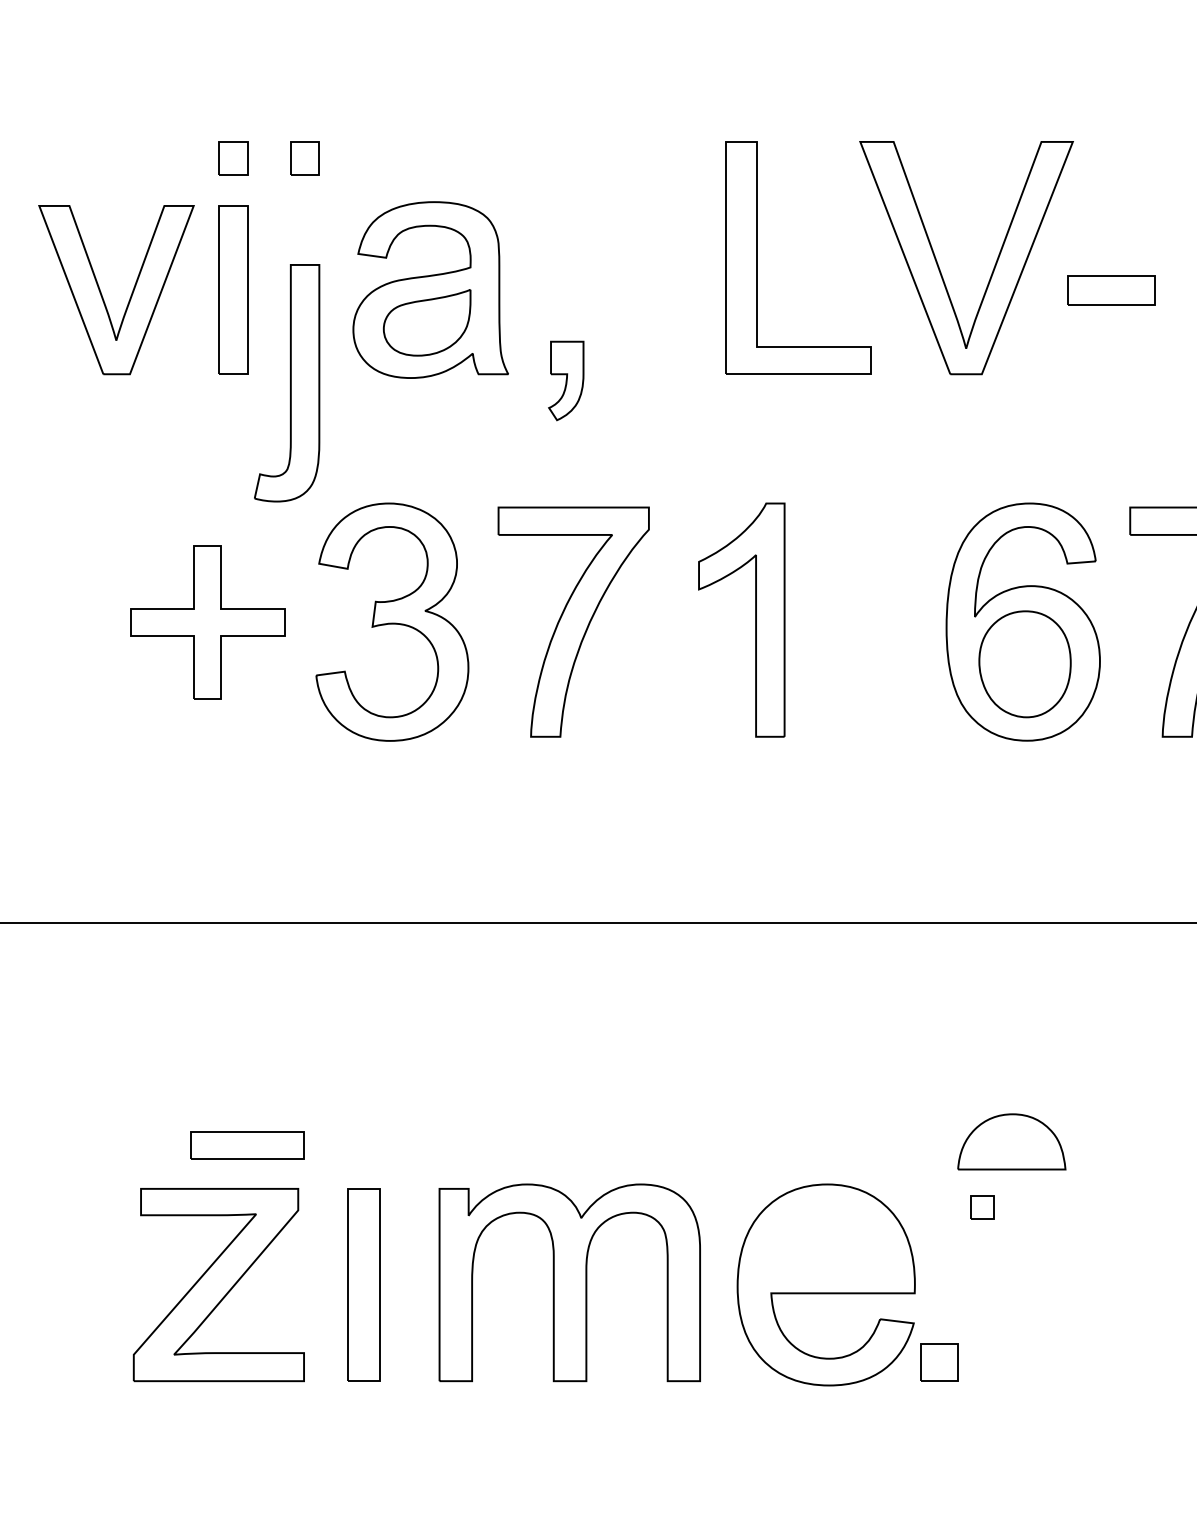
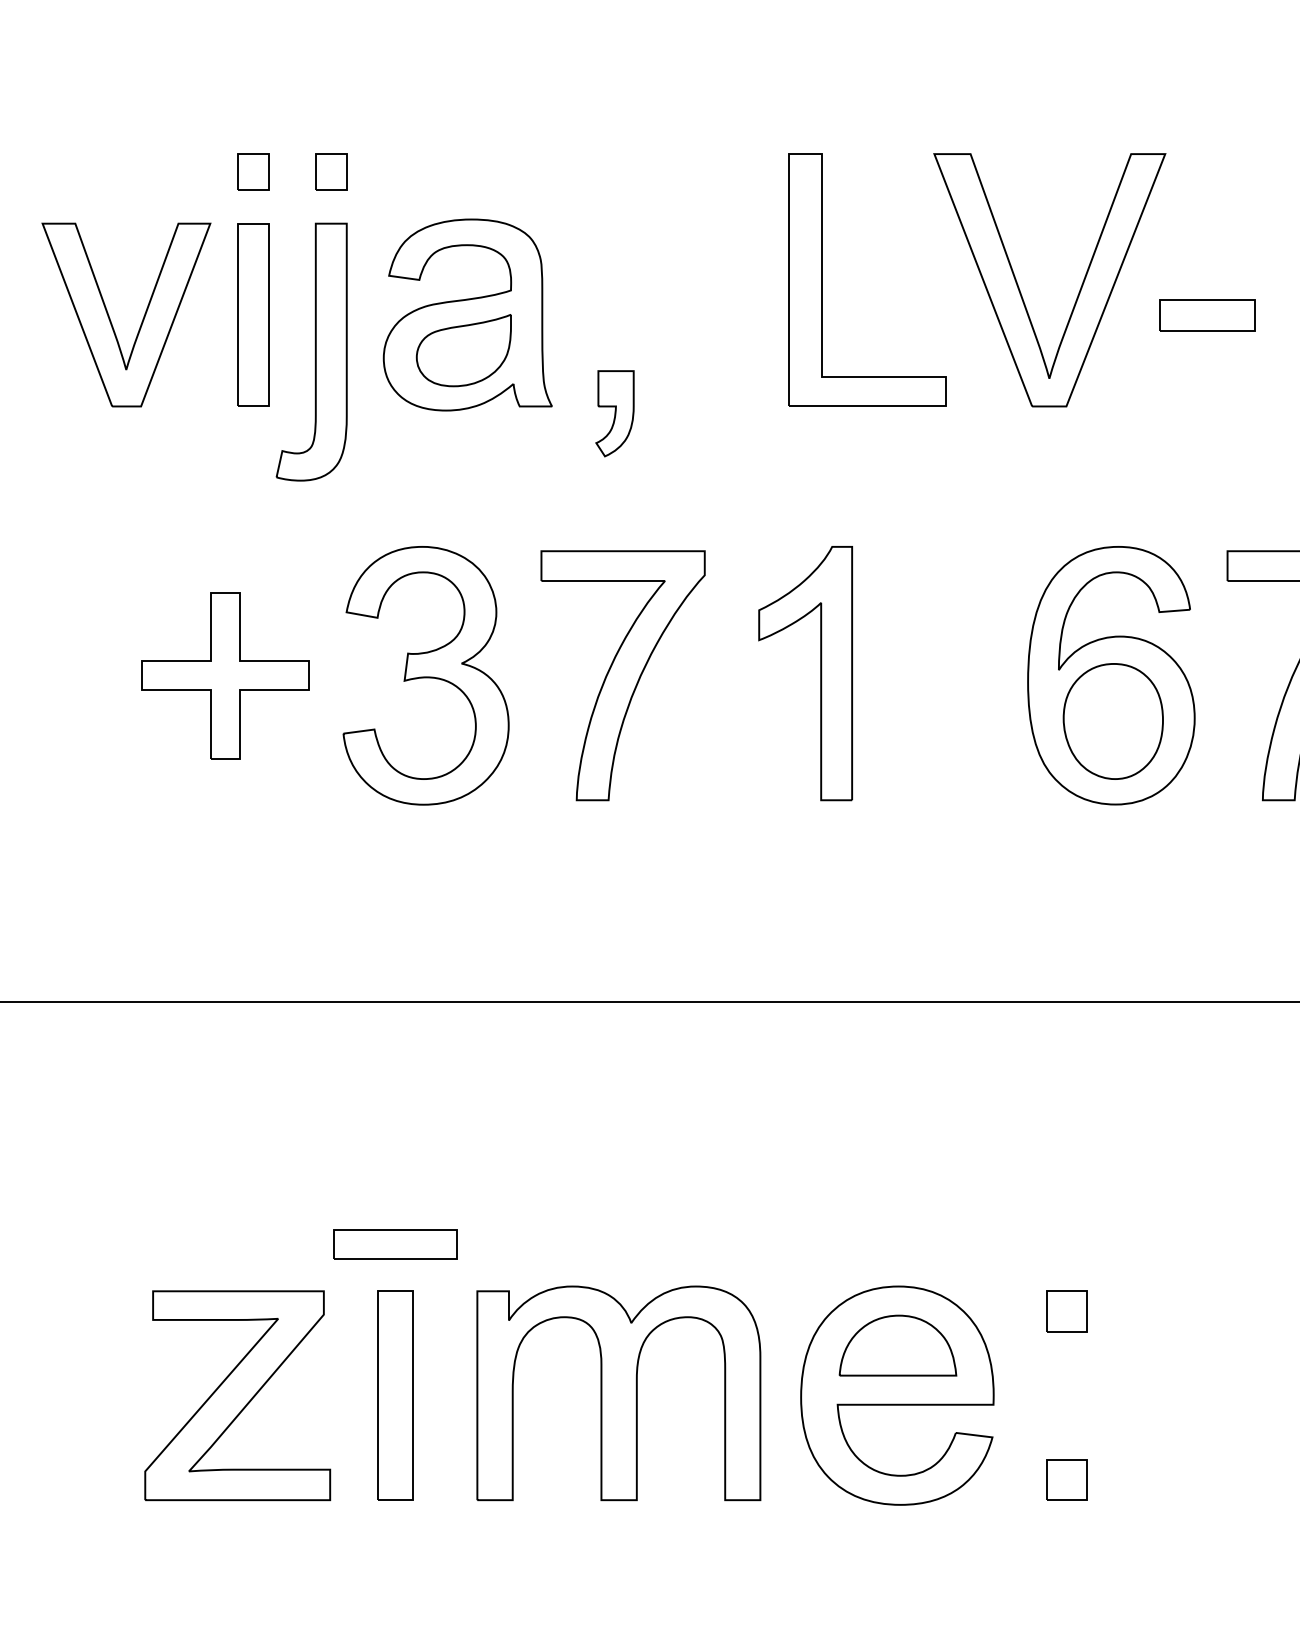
part: (287, 383) -> (312, 352), moved
part: (1011, 1141) -> (897, 1345), moved
part: (247, 1145) -> (395, 1244), moved
part: (982, 1207) -> (1067, 1311), size x1.67
part: (939, 1362) -> (1067, 1479), moved

